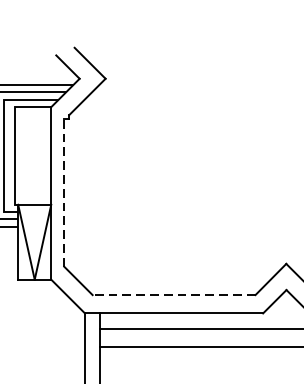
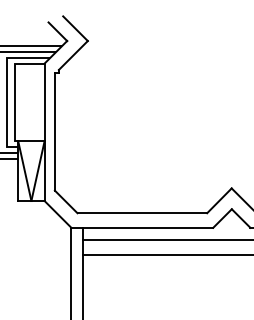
line: (63, 192) -> (54, 131), dashed -> solid
line: (174, 295) -> (142, 213), dashed -> solid

